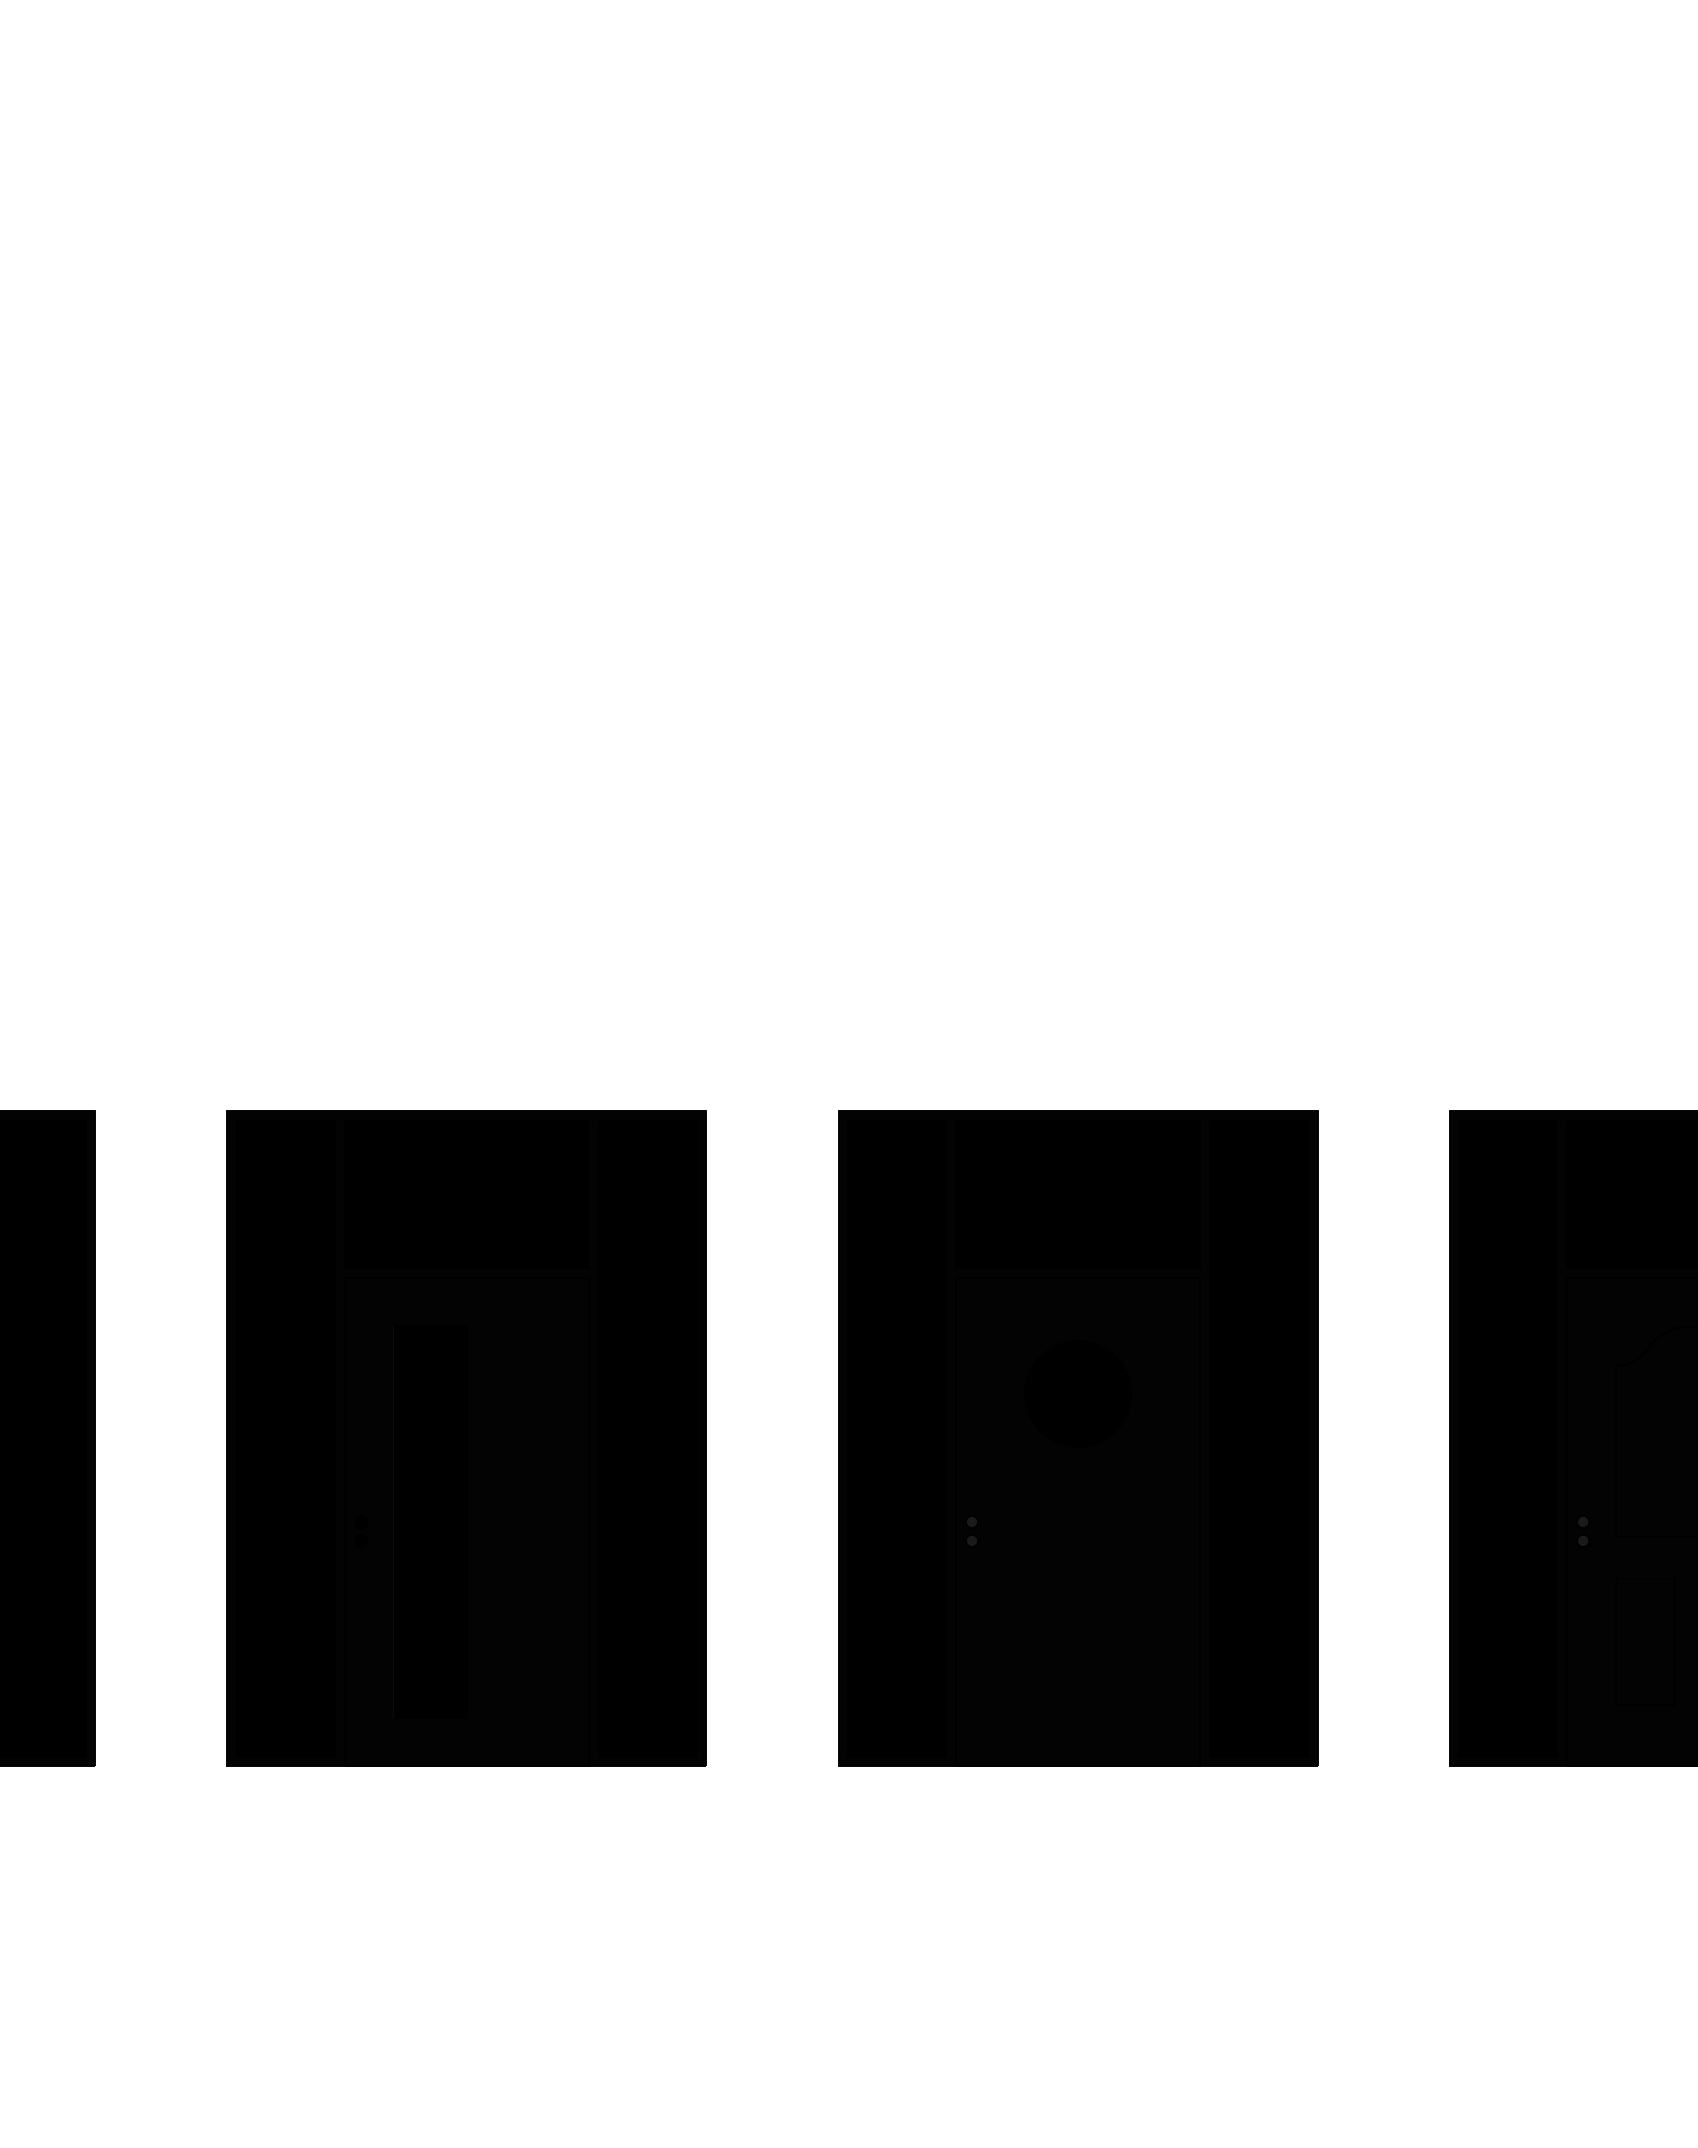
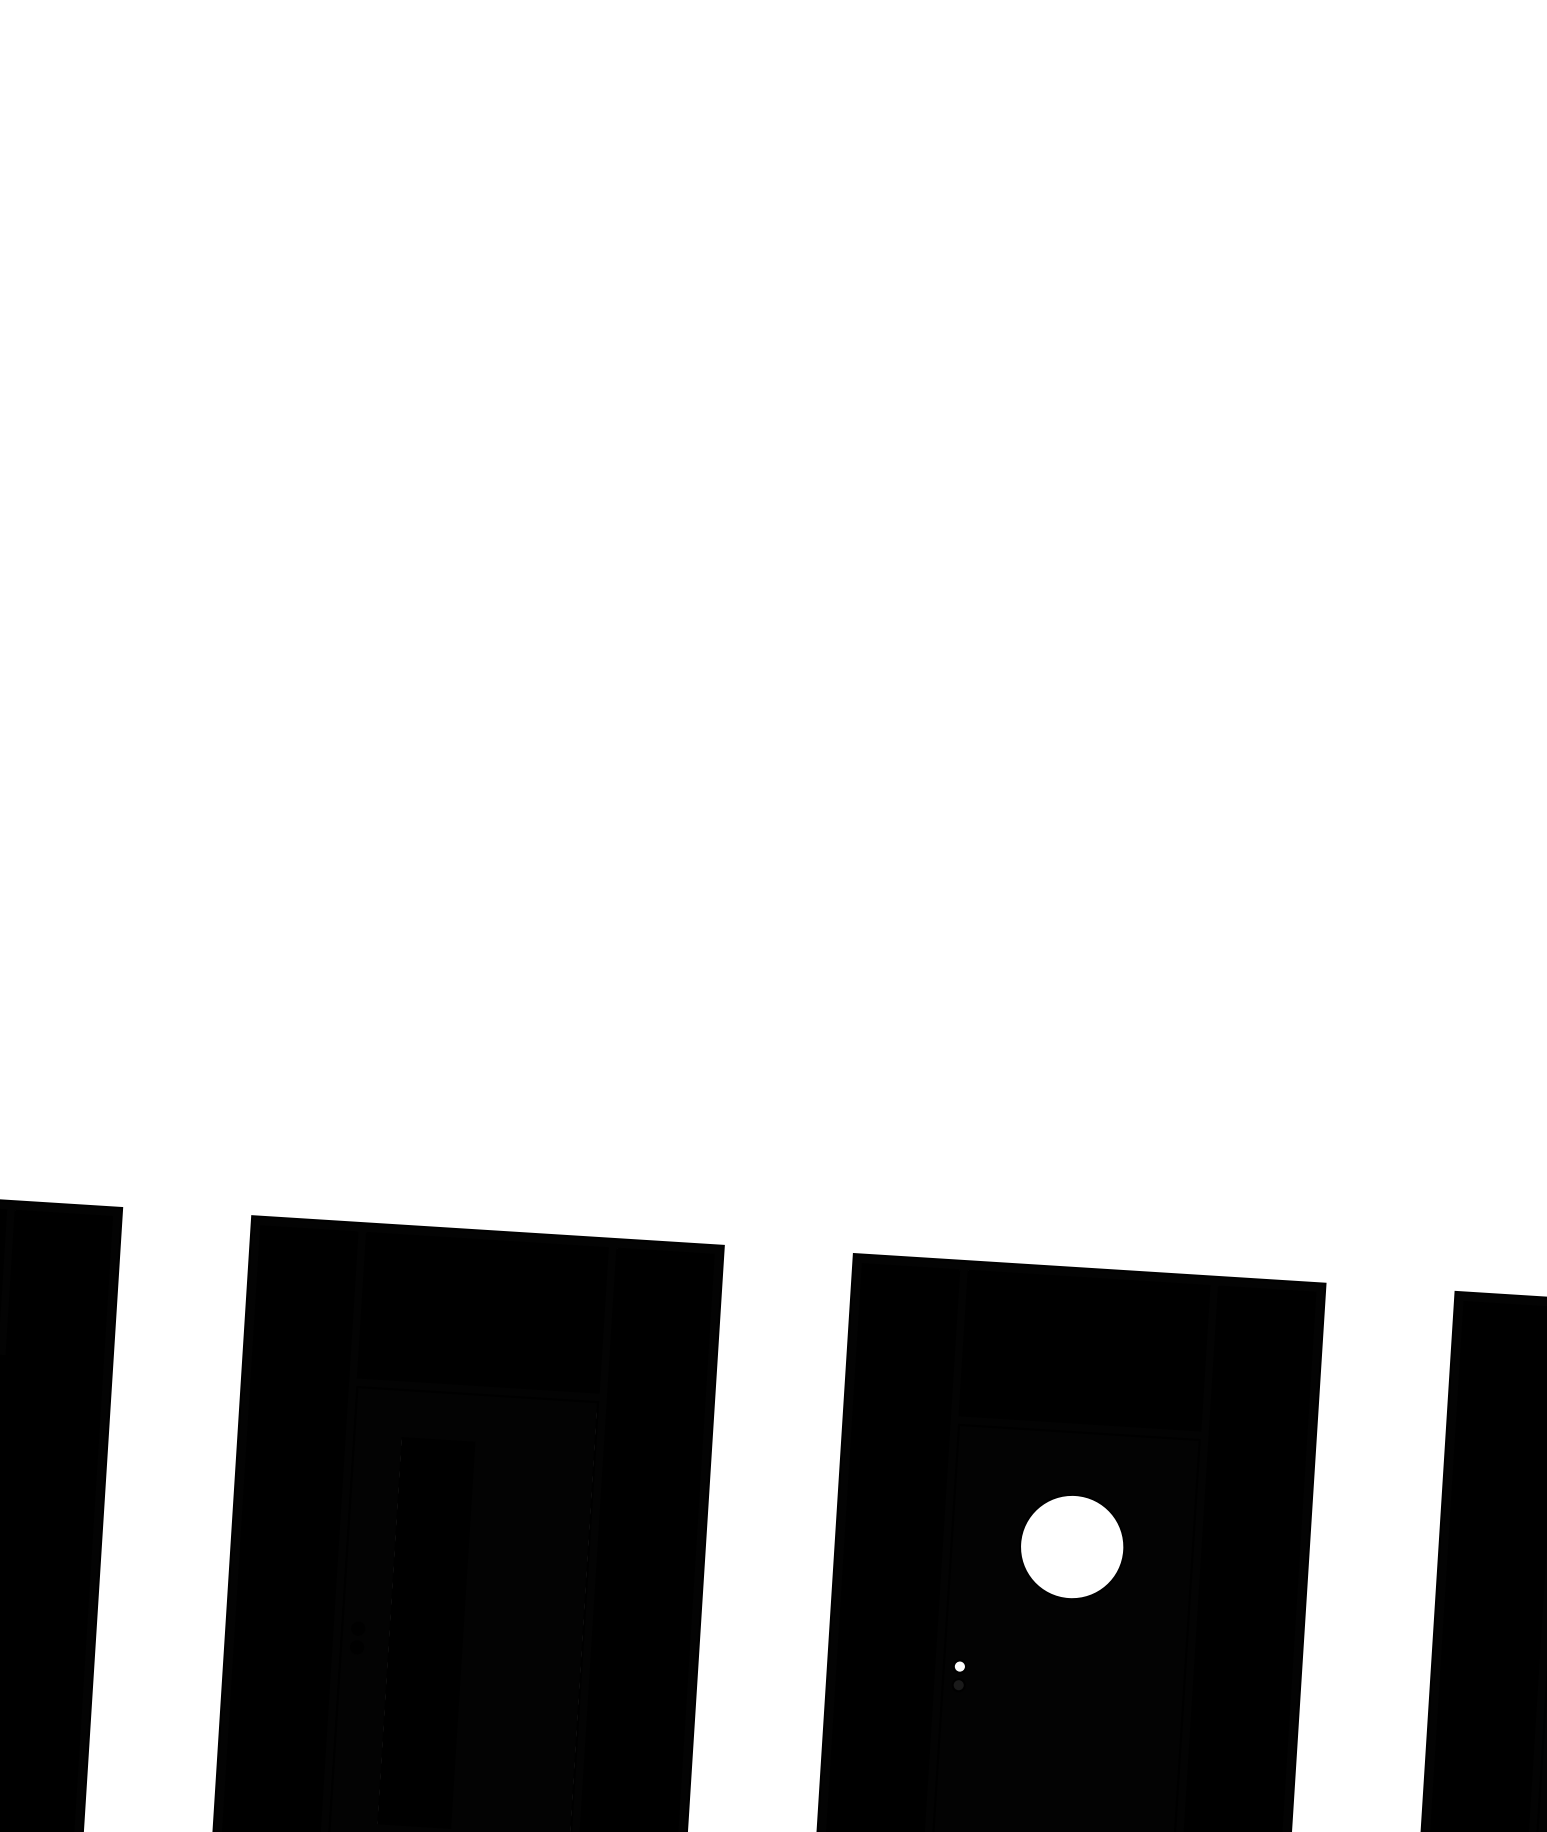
fill: (1077, 1393) -> (1071, 1546), removed
fill: (971, 1521) -> (959, 1666), removed

